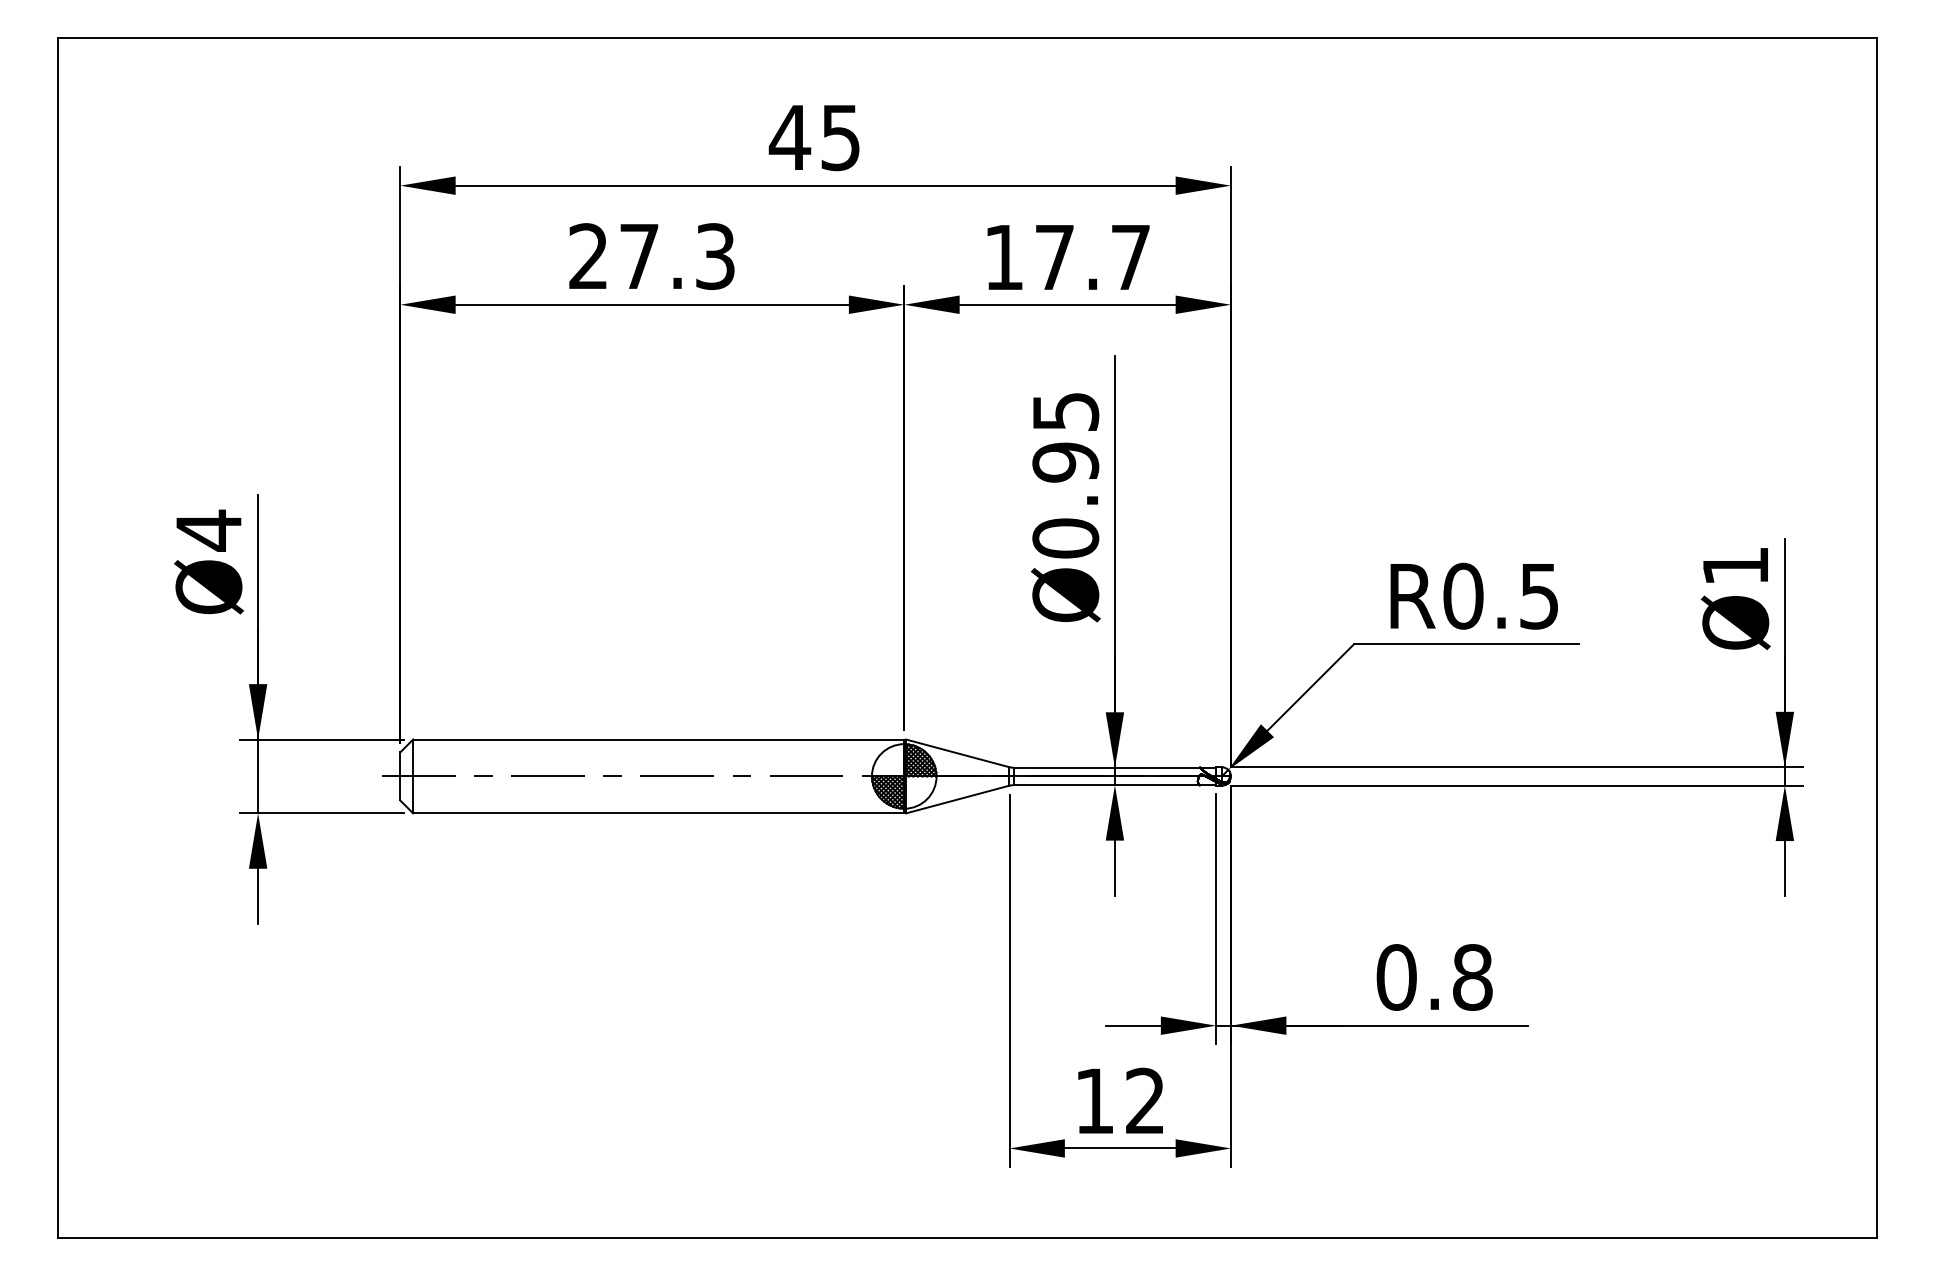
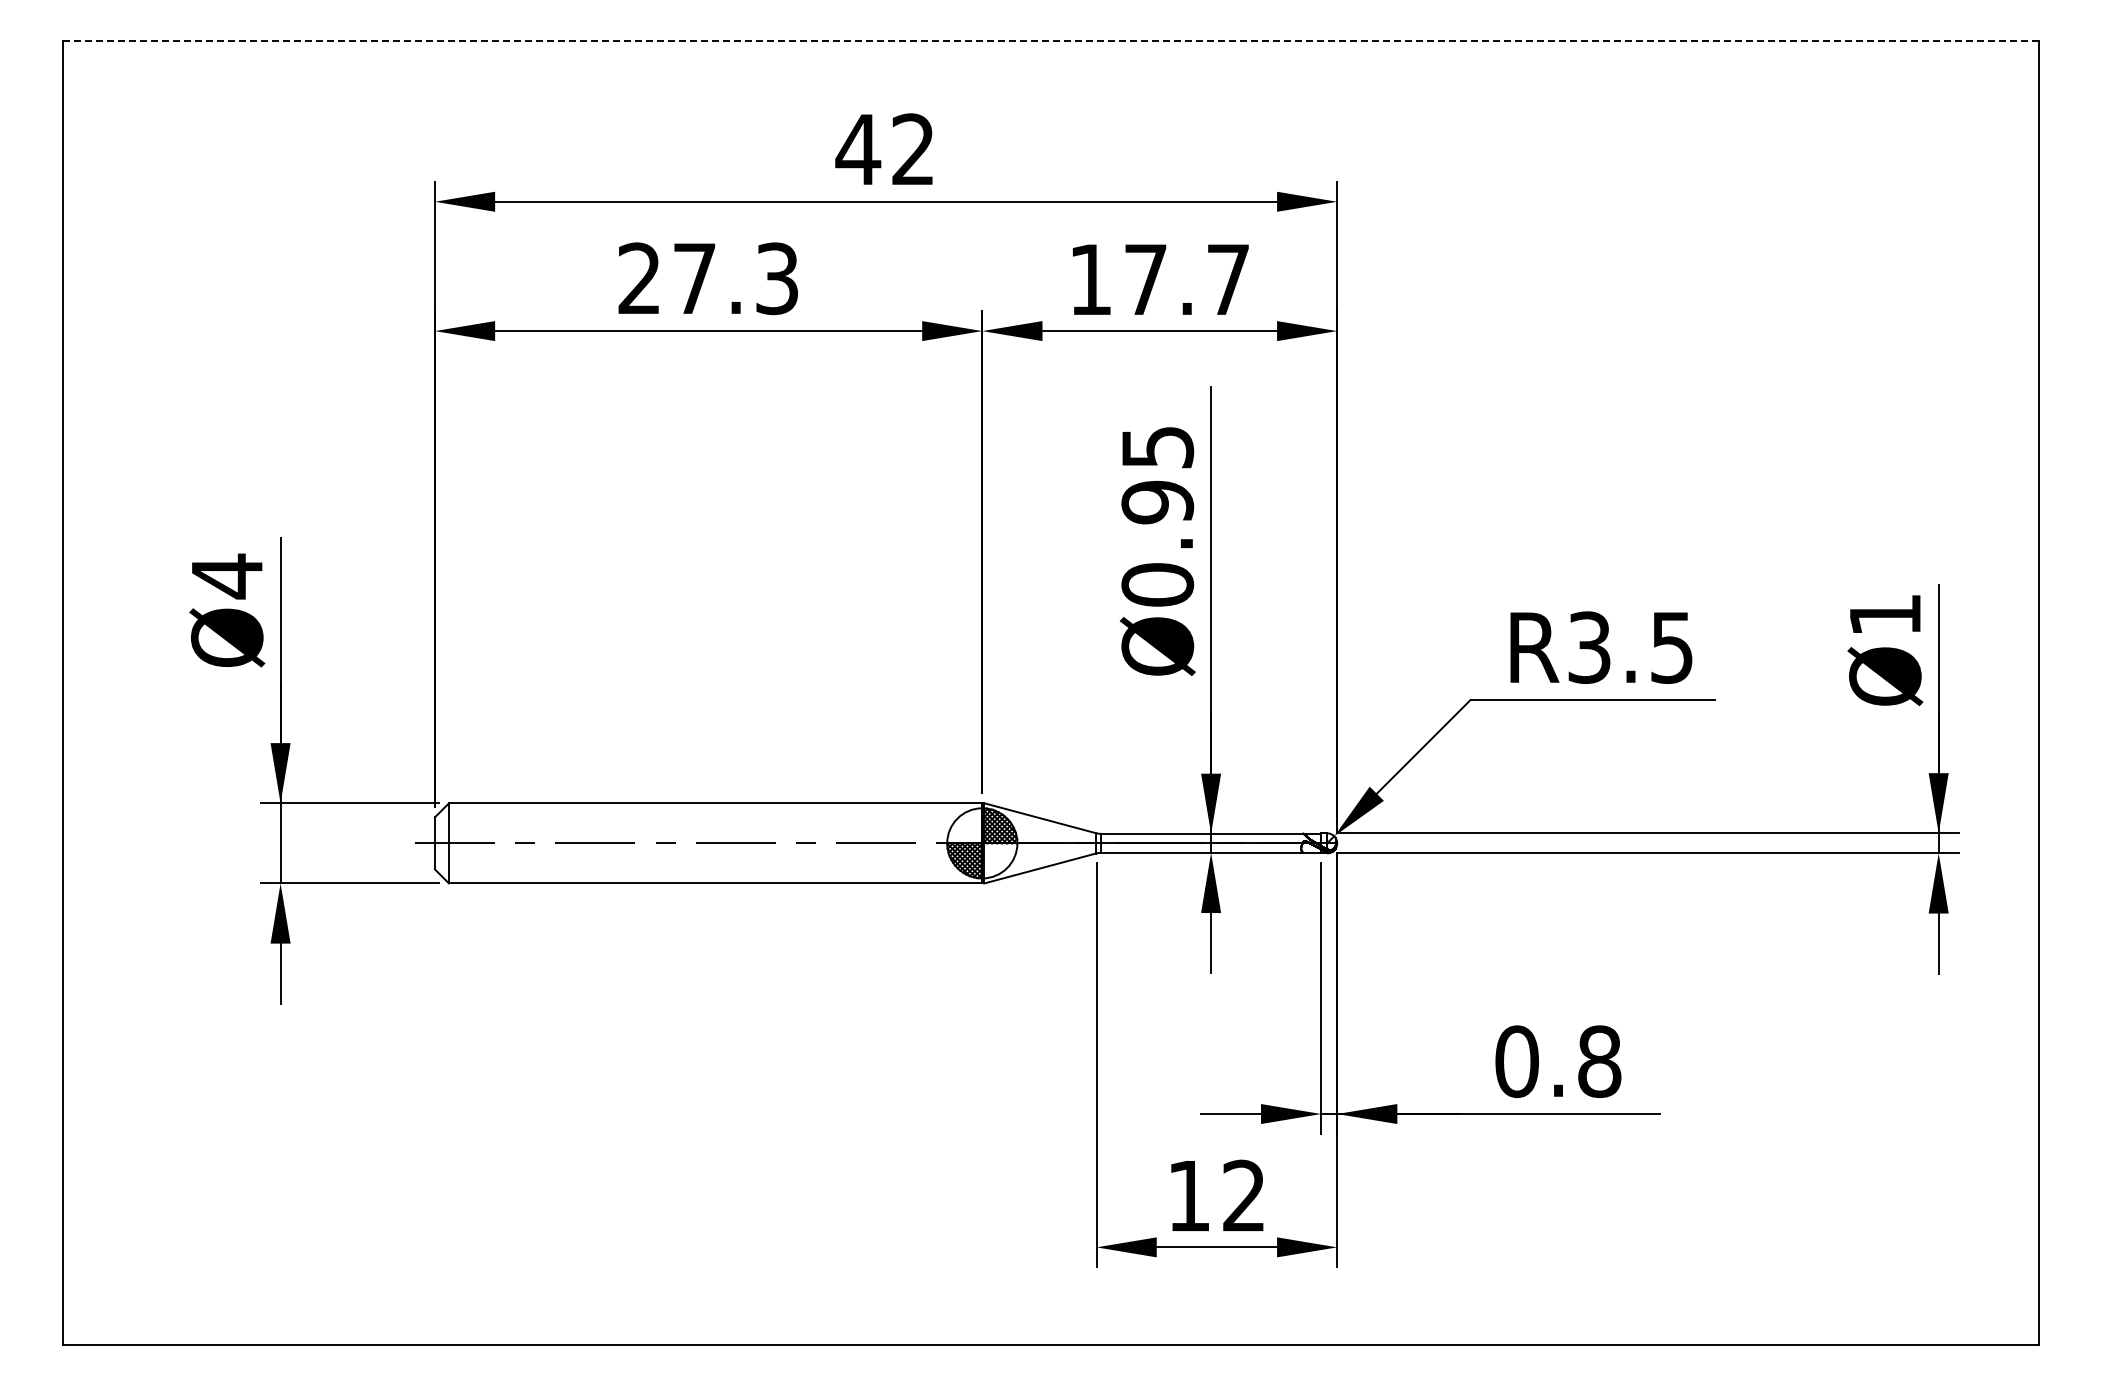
line: (967, 38) -> (1051, 41), solid -> dashed
text: (839, 137) -> (912, 149), 45 -> 42
text: (1463, 596) -> (1589, 647), R0.5 -> R3.5

